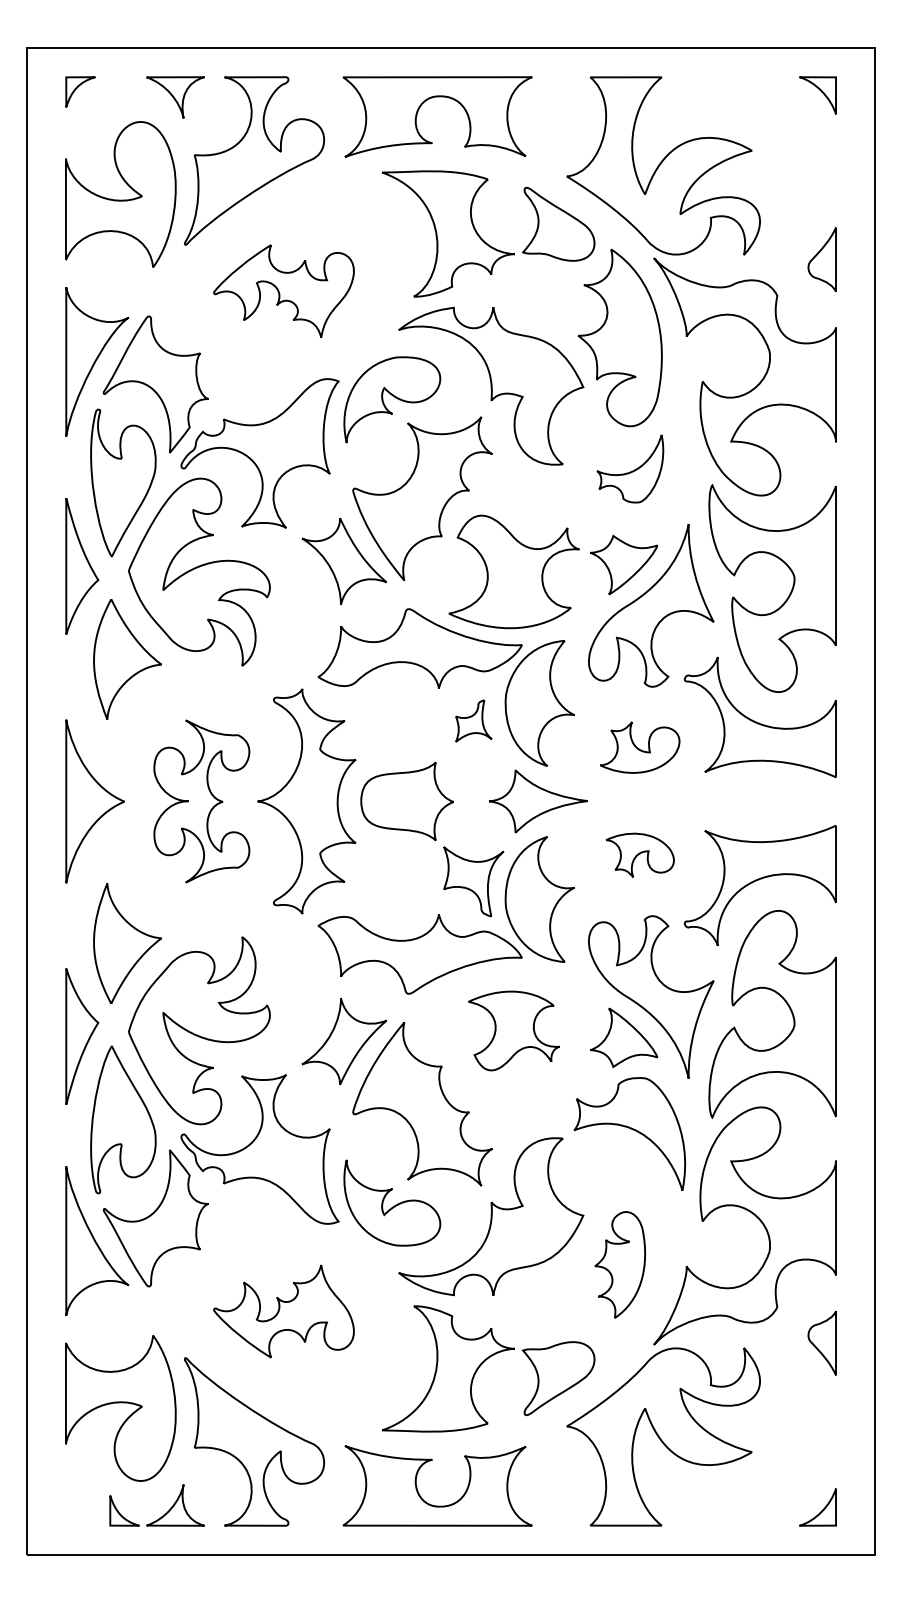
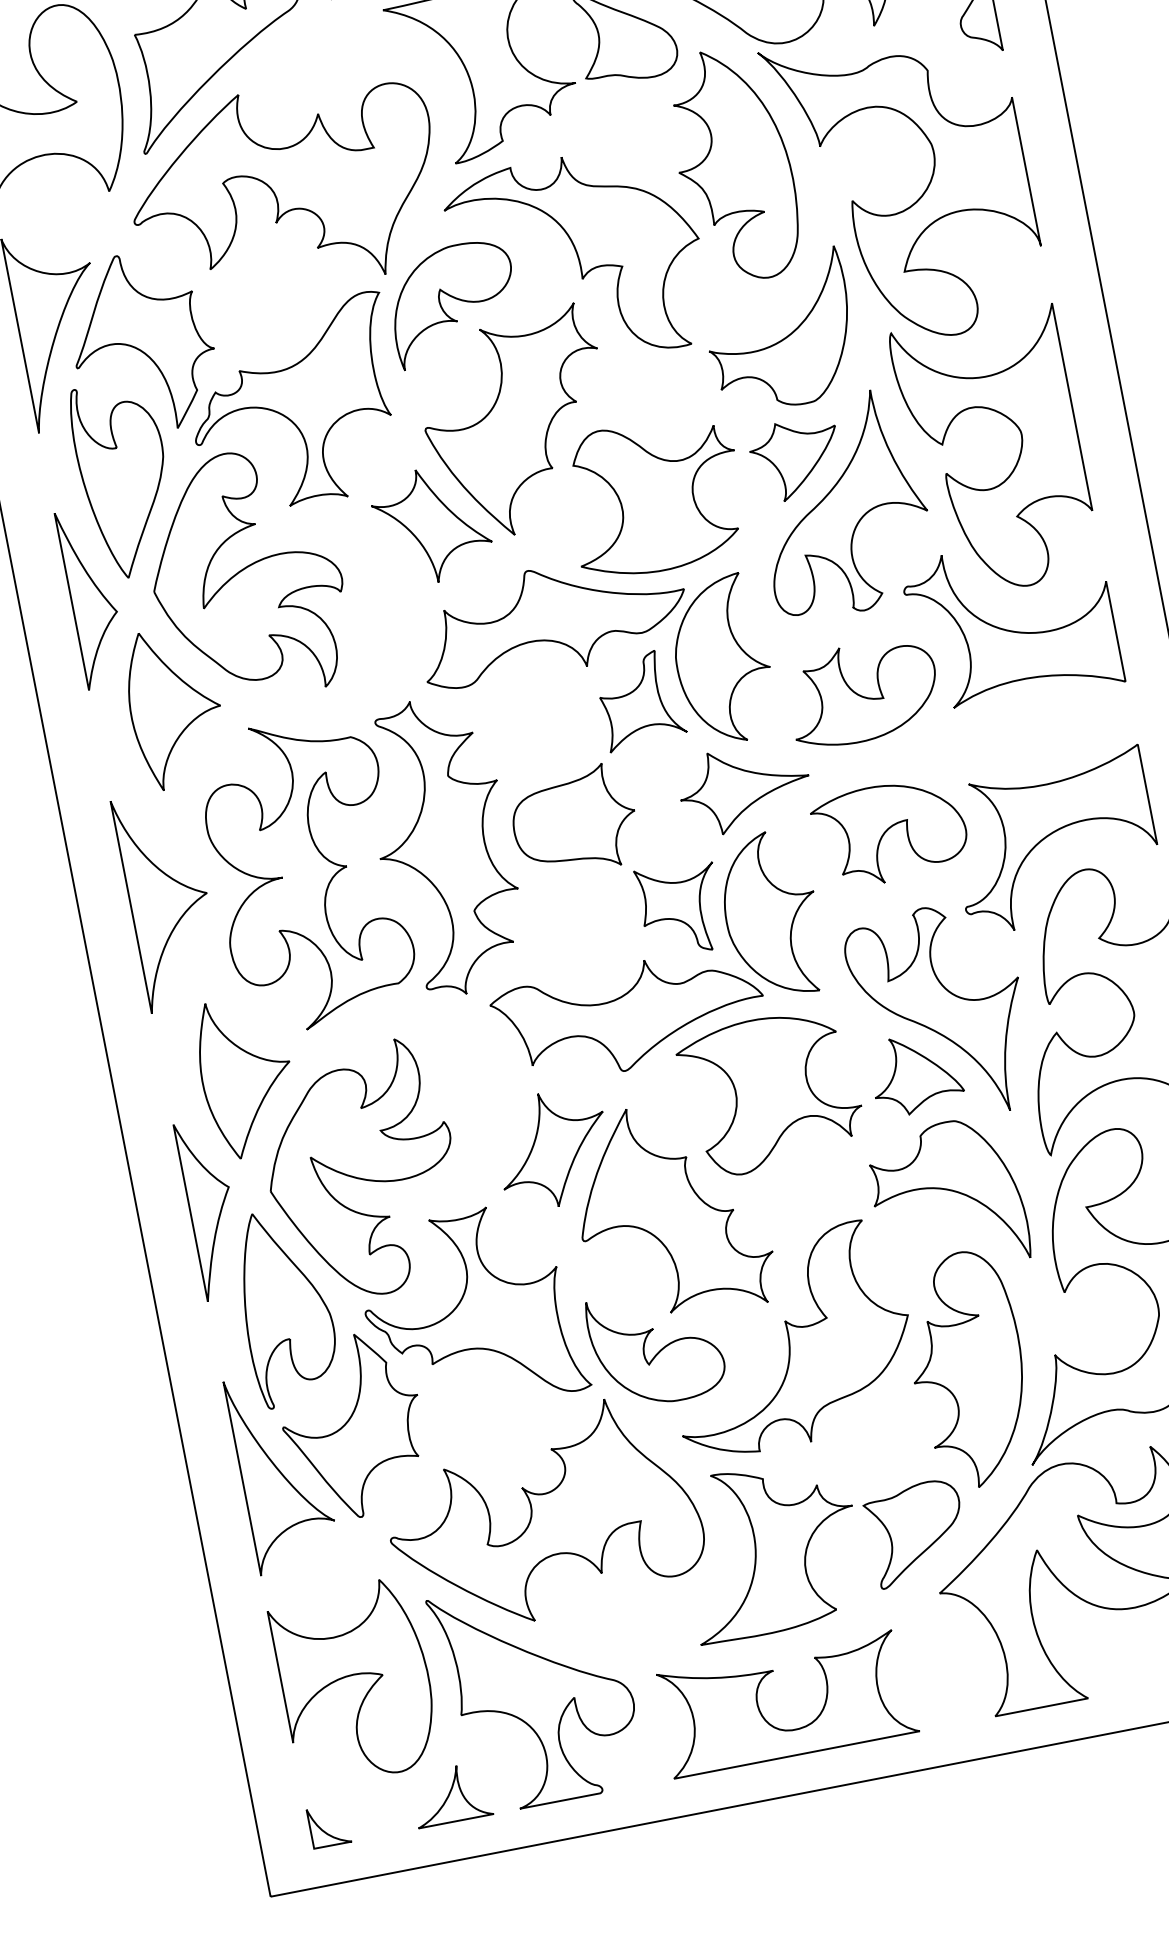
part: (283, 290) -> (284, 188), size x1.67
part: (630, 468) -> (780, 332), size x1.67
part: (473, 720) -> (640, 699), size x1.67
part: (640, 747) -> (863, 692), size x1.43
part: (201, 801) -> (306, 873), size x1.43
part: (640, 855) -> (891, 832), size x1.67
part: (513, 1030) -> (770, 1092), size x1.43
part: (619, 1264) -> (967, 1369), size x1.67
part: (283, 1311) -> (542, 1515), size x1.67
part: (124, 1510) -> (328, 1825), moved

